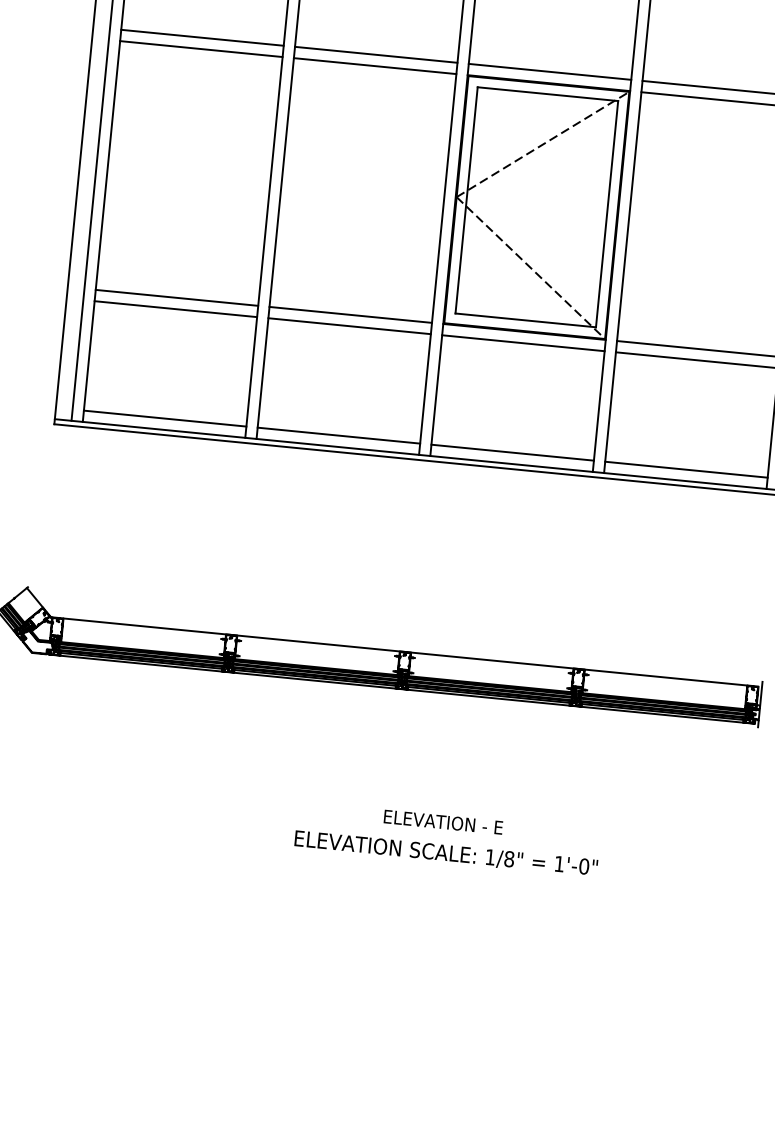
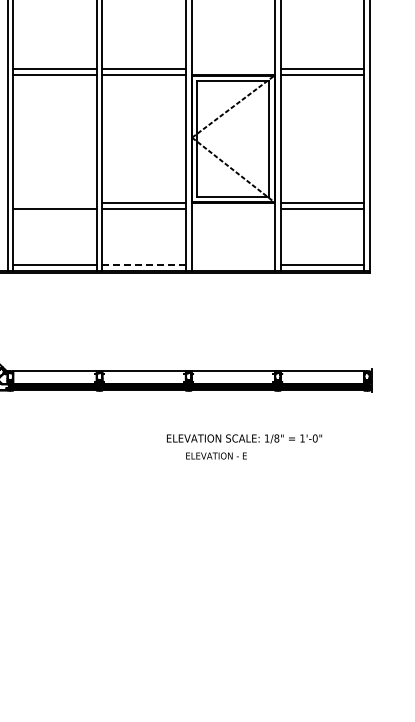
line: (548, 71) -> (232, 69), removed
line: (176, 297) -> (54, 202), removed
line: (521, 342) -> (232, 208), removed
line: (339, 435) -> (144, 264), solid -> dashed
line: (511, 452) -> (232, 264), removed
text: (446, 853) -> (244, 438), moved

